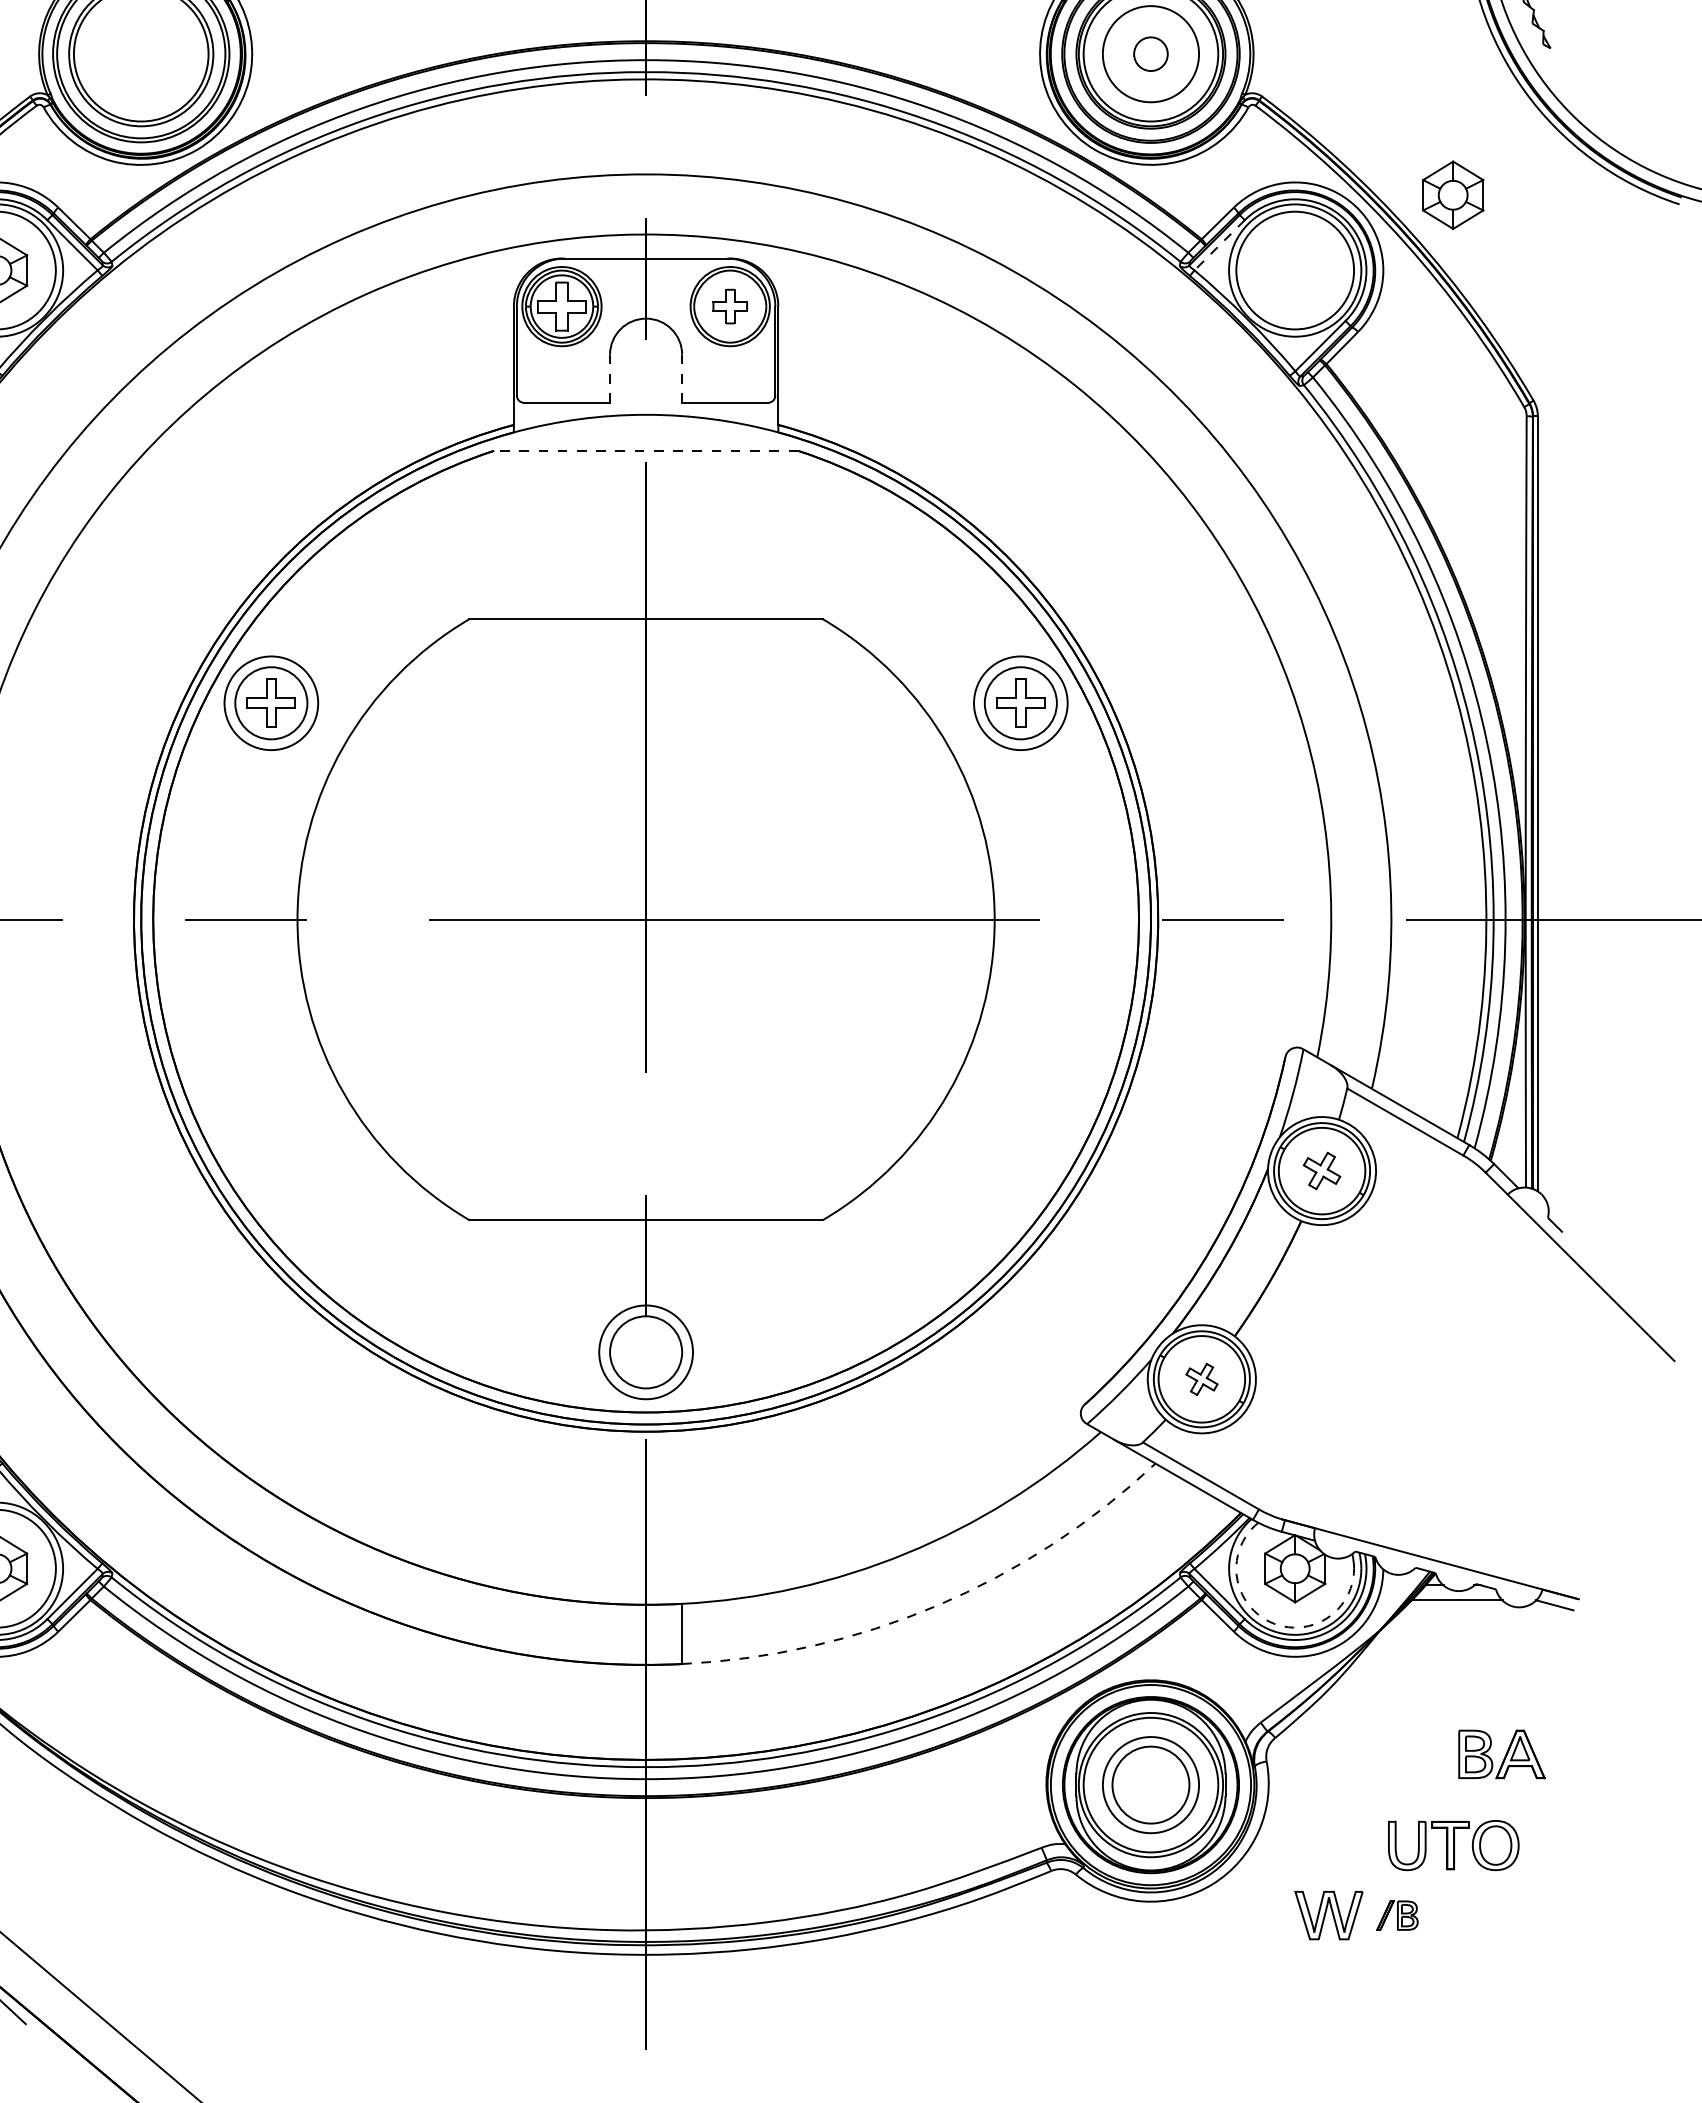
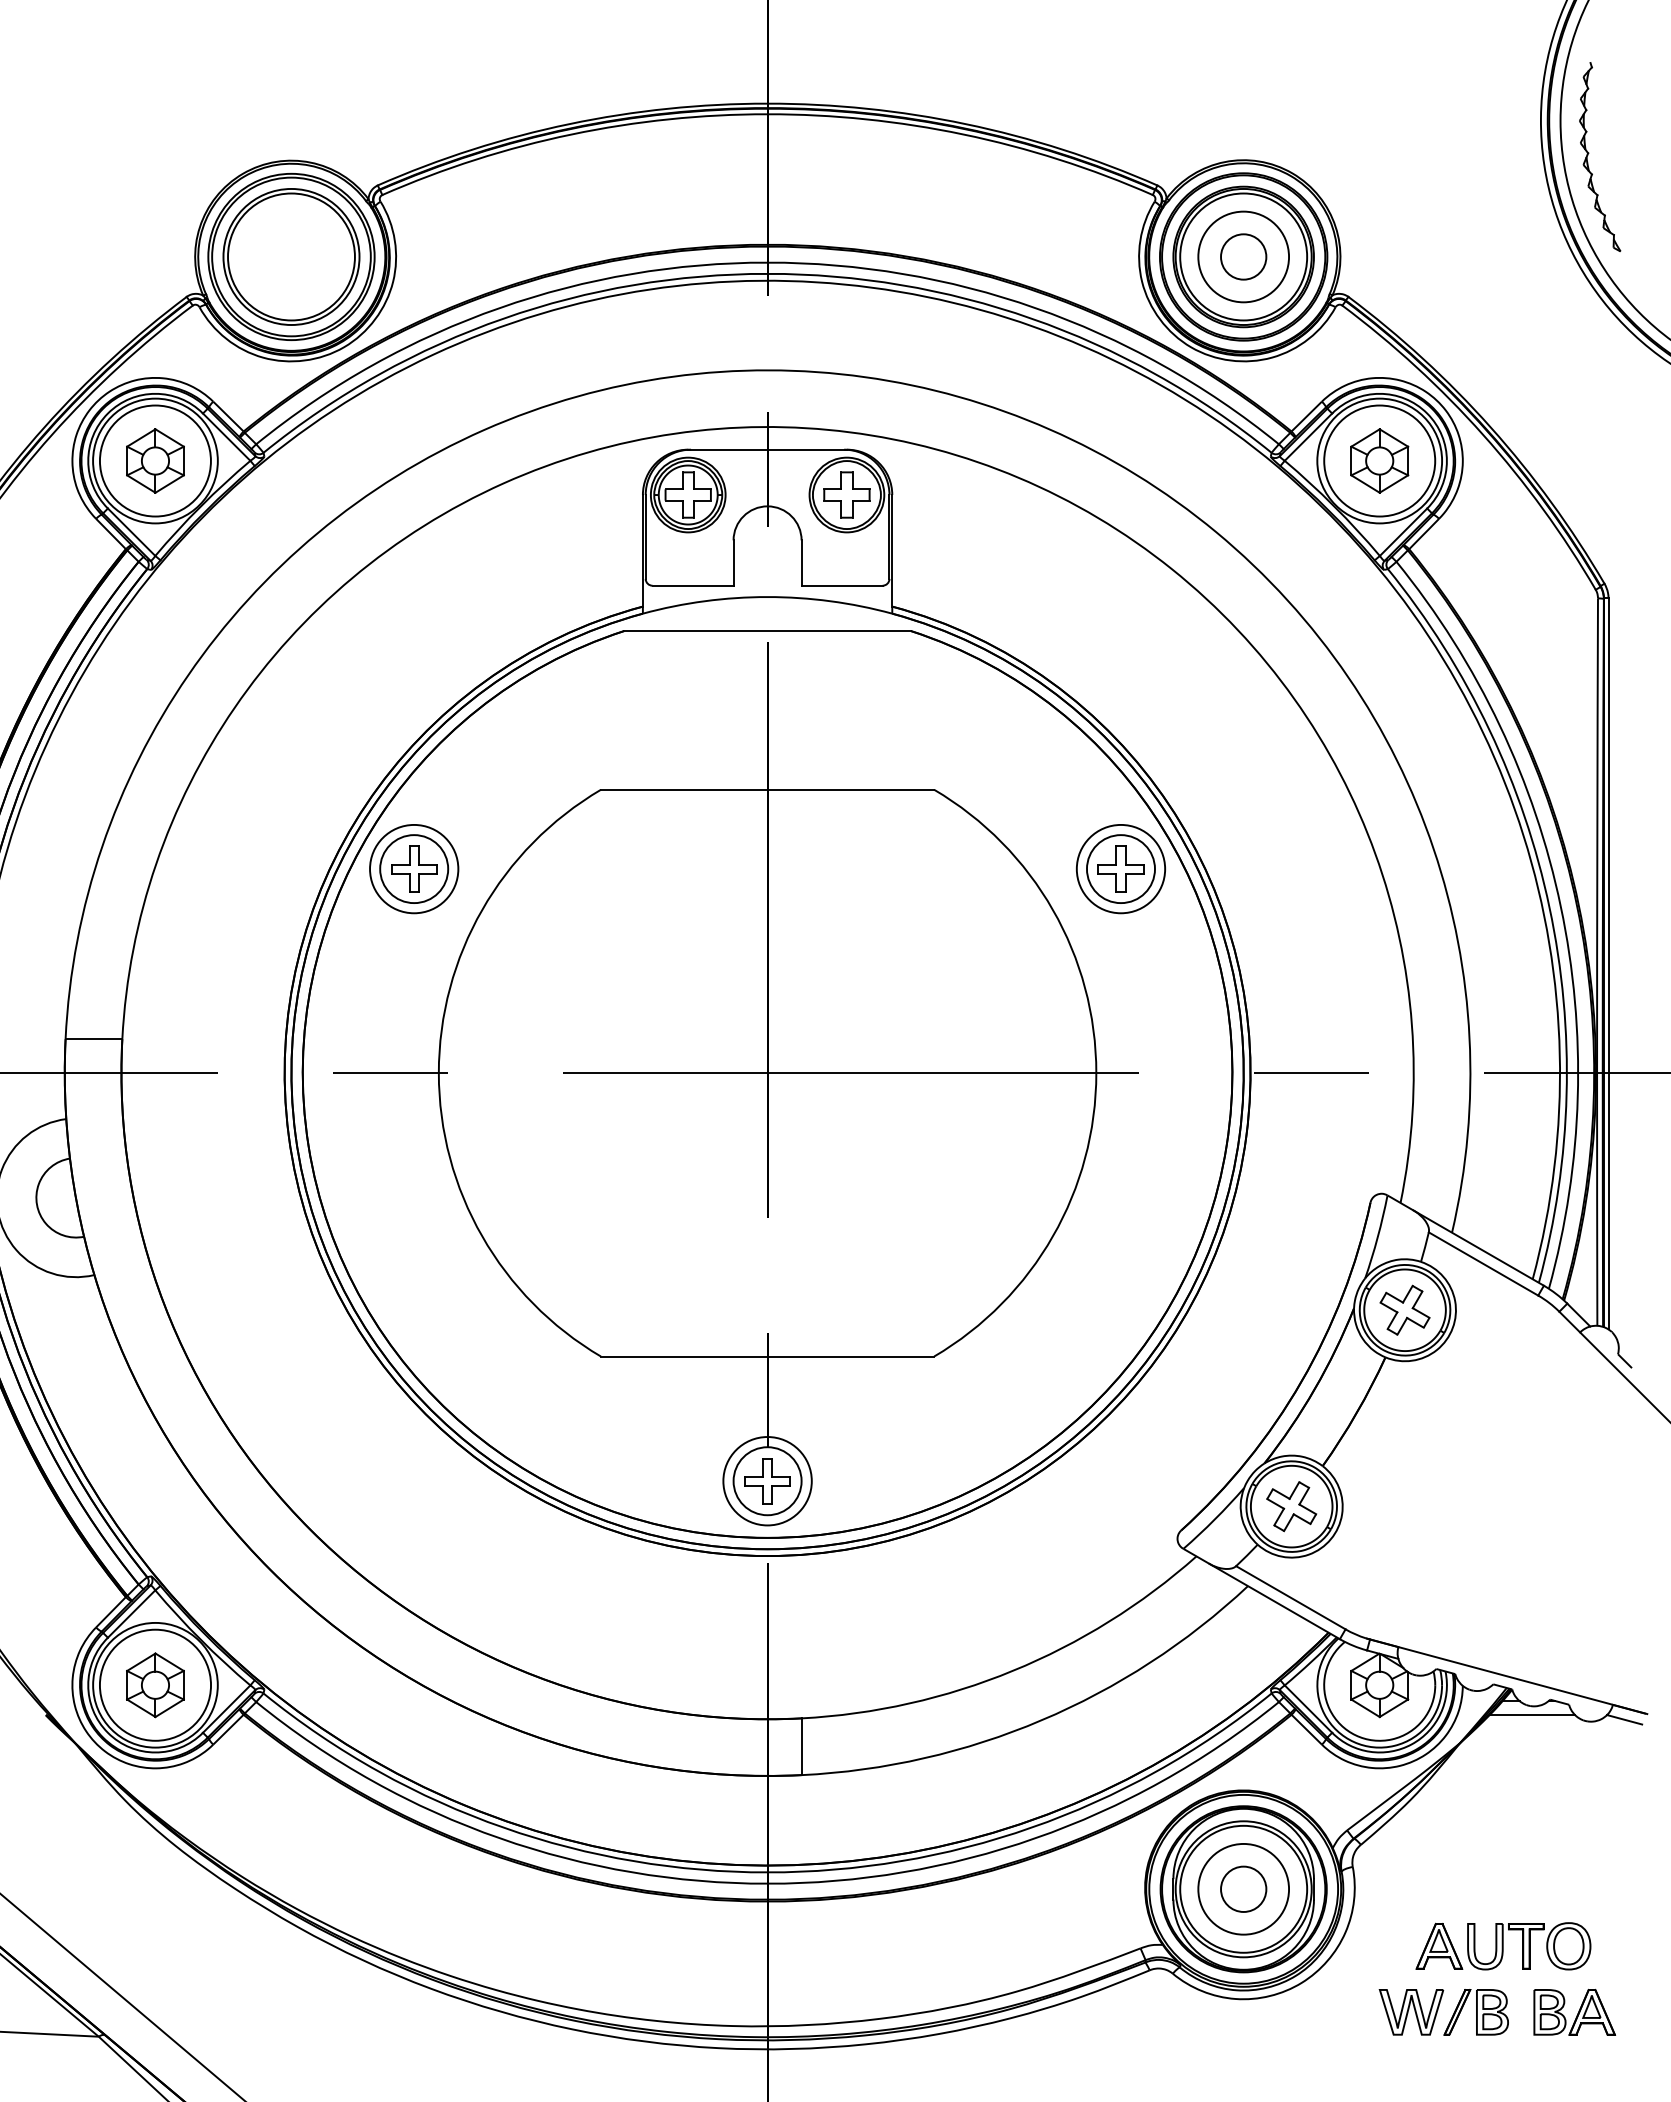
circle: (1150, 53) -> (1243, 256), size x1.43
part: (1452, 194) -> (1379, 460), moved
line: (1219, 245) -> (1308, 437), dashed -> solid
part: (729, 306) -> (846, 494), size x1.43
line: (609, 379) -> (733, 563), dashed -> solid
line: (682, 379) -> (801, 563), dashed -> solid
line: (646, 451) -> (767, 631), dashed -> solid
part: (1321, 1170) -> (1404, 1309), size x1.43
part: (646, 1352) -> (767, 1481), added
part: (1201, 1379) -> (1291, 1506), size x1.67
arc: (936, 1606) -> (1041, 1720), dashed -> solid
arc: (1269, 1622) -> (1355, 1735), dashed -> solid
part: (1501, 1754) -> (1574, 2012), moved
circle: (1150, 1784) -> (1243, 1888), size x0.62
part: (1358, 1844) -> (1439, 1945), added
part: (1396, 1915) -> (1475, 2012), size x1.67

